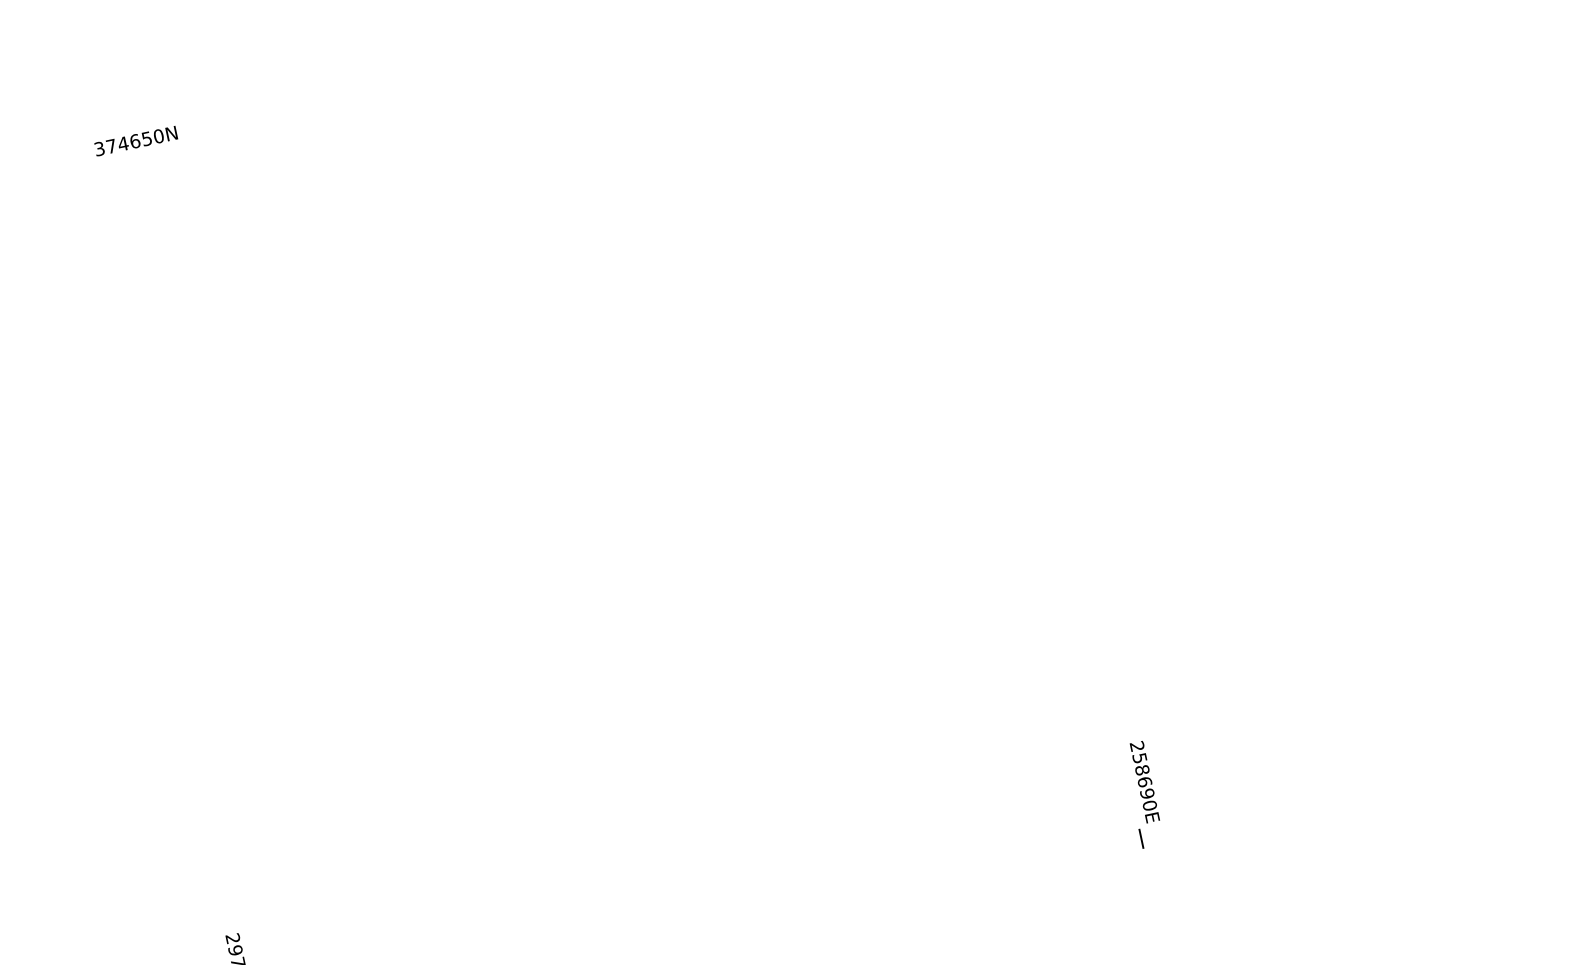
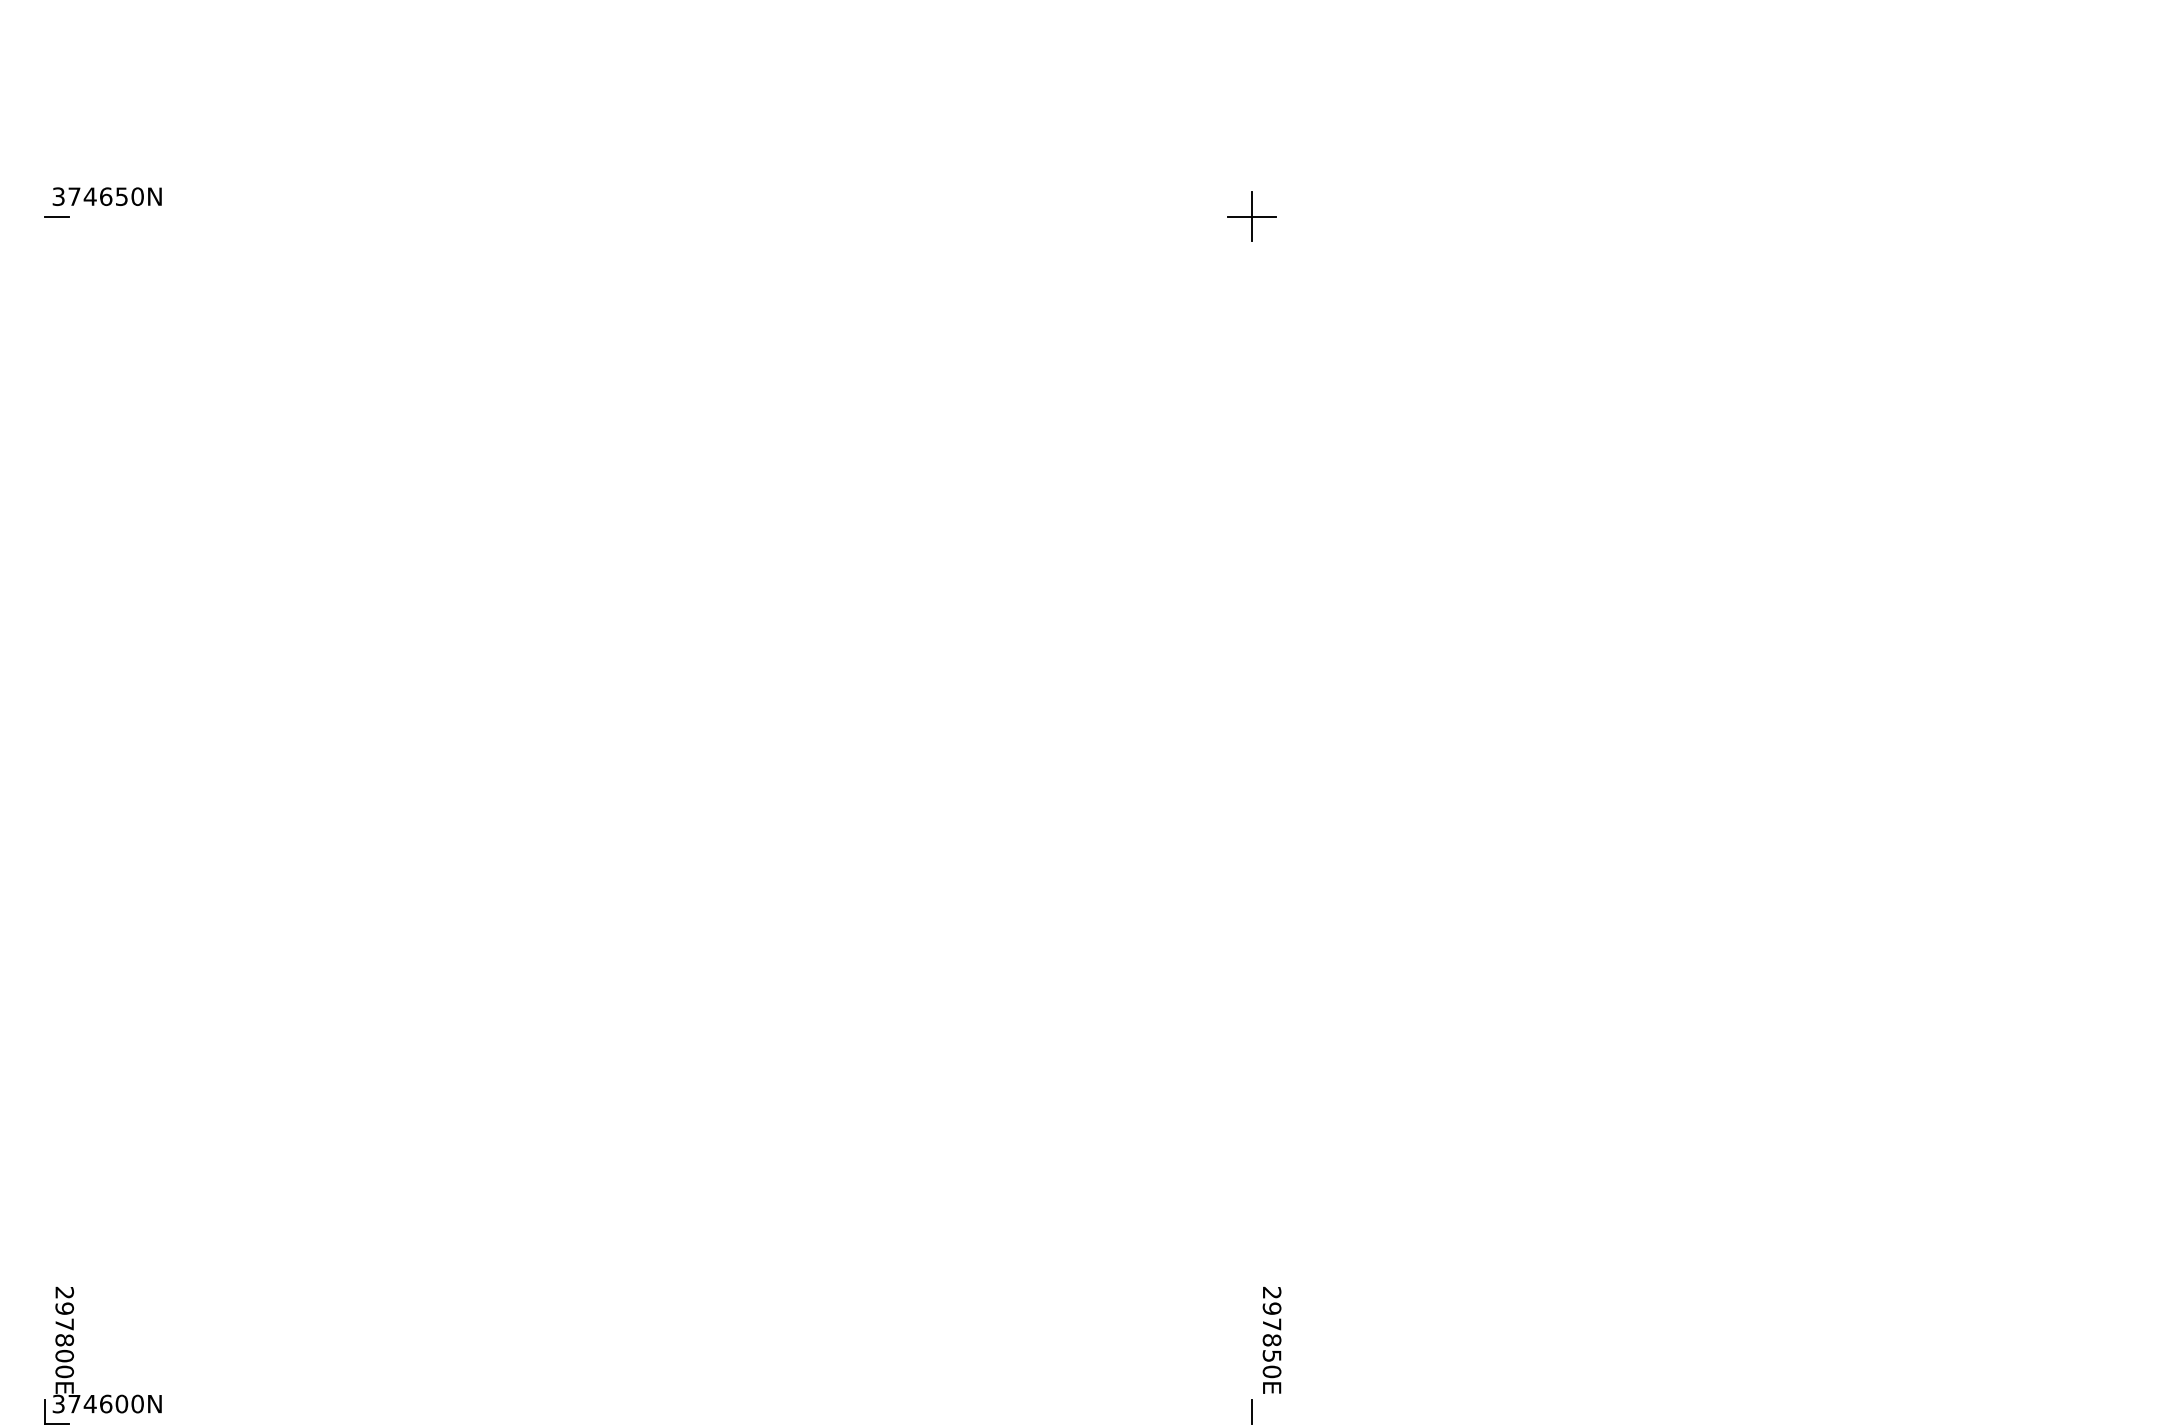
line: (55, 133) -> (56, 216), added
text: (135, 141) -> (106, 196), moved
text: (1143, 776) -> (1271, 1332), 258690E -> 297850E

